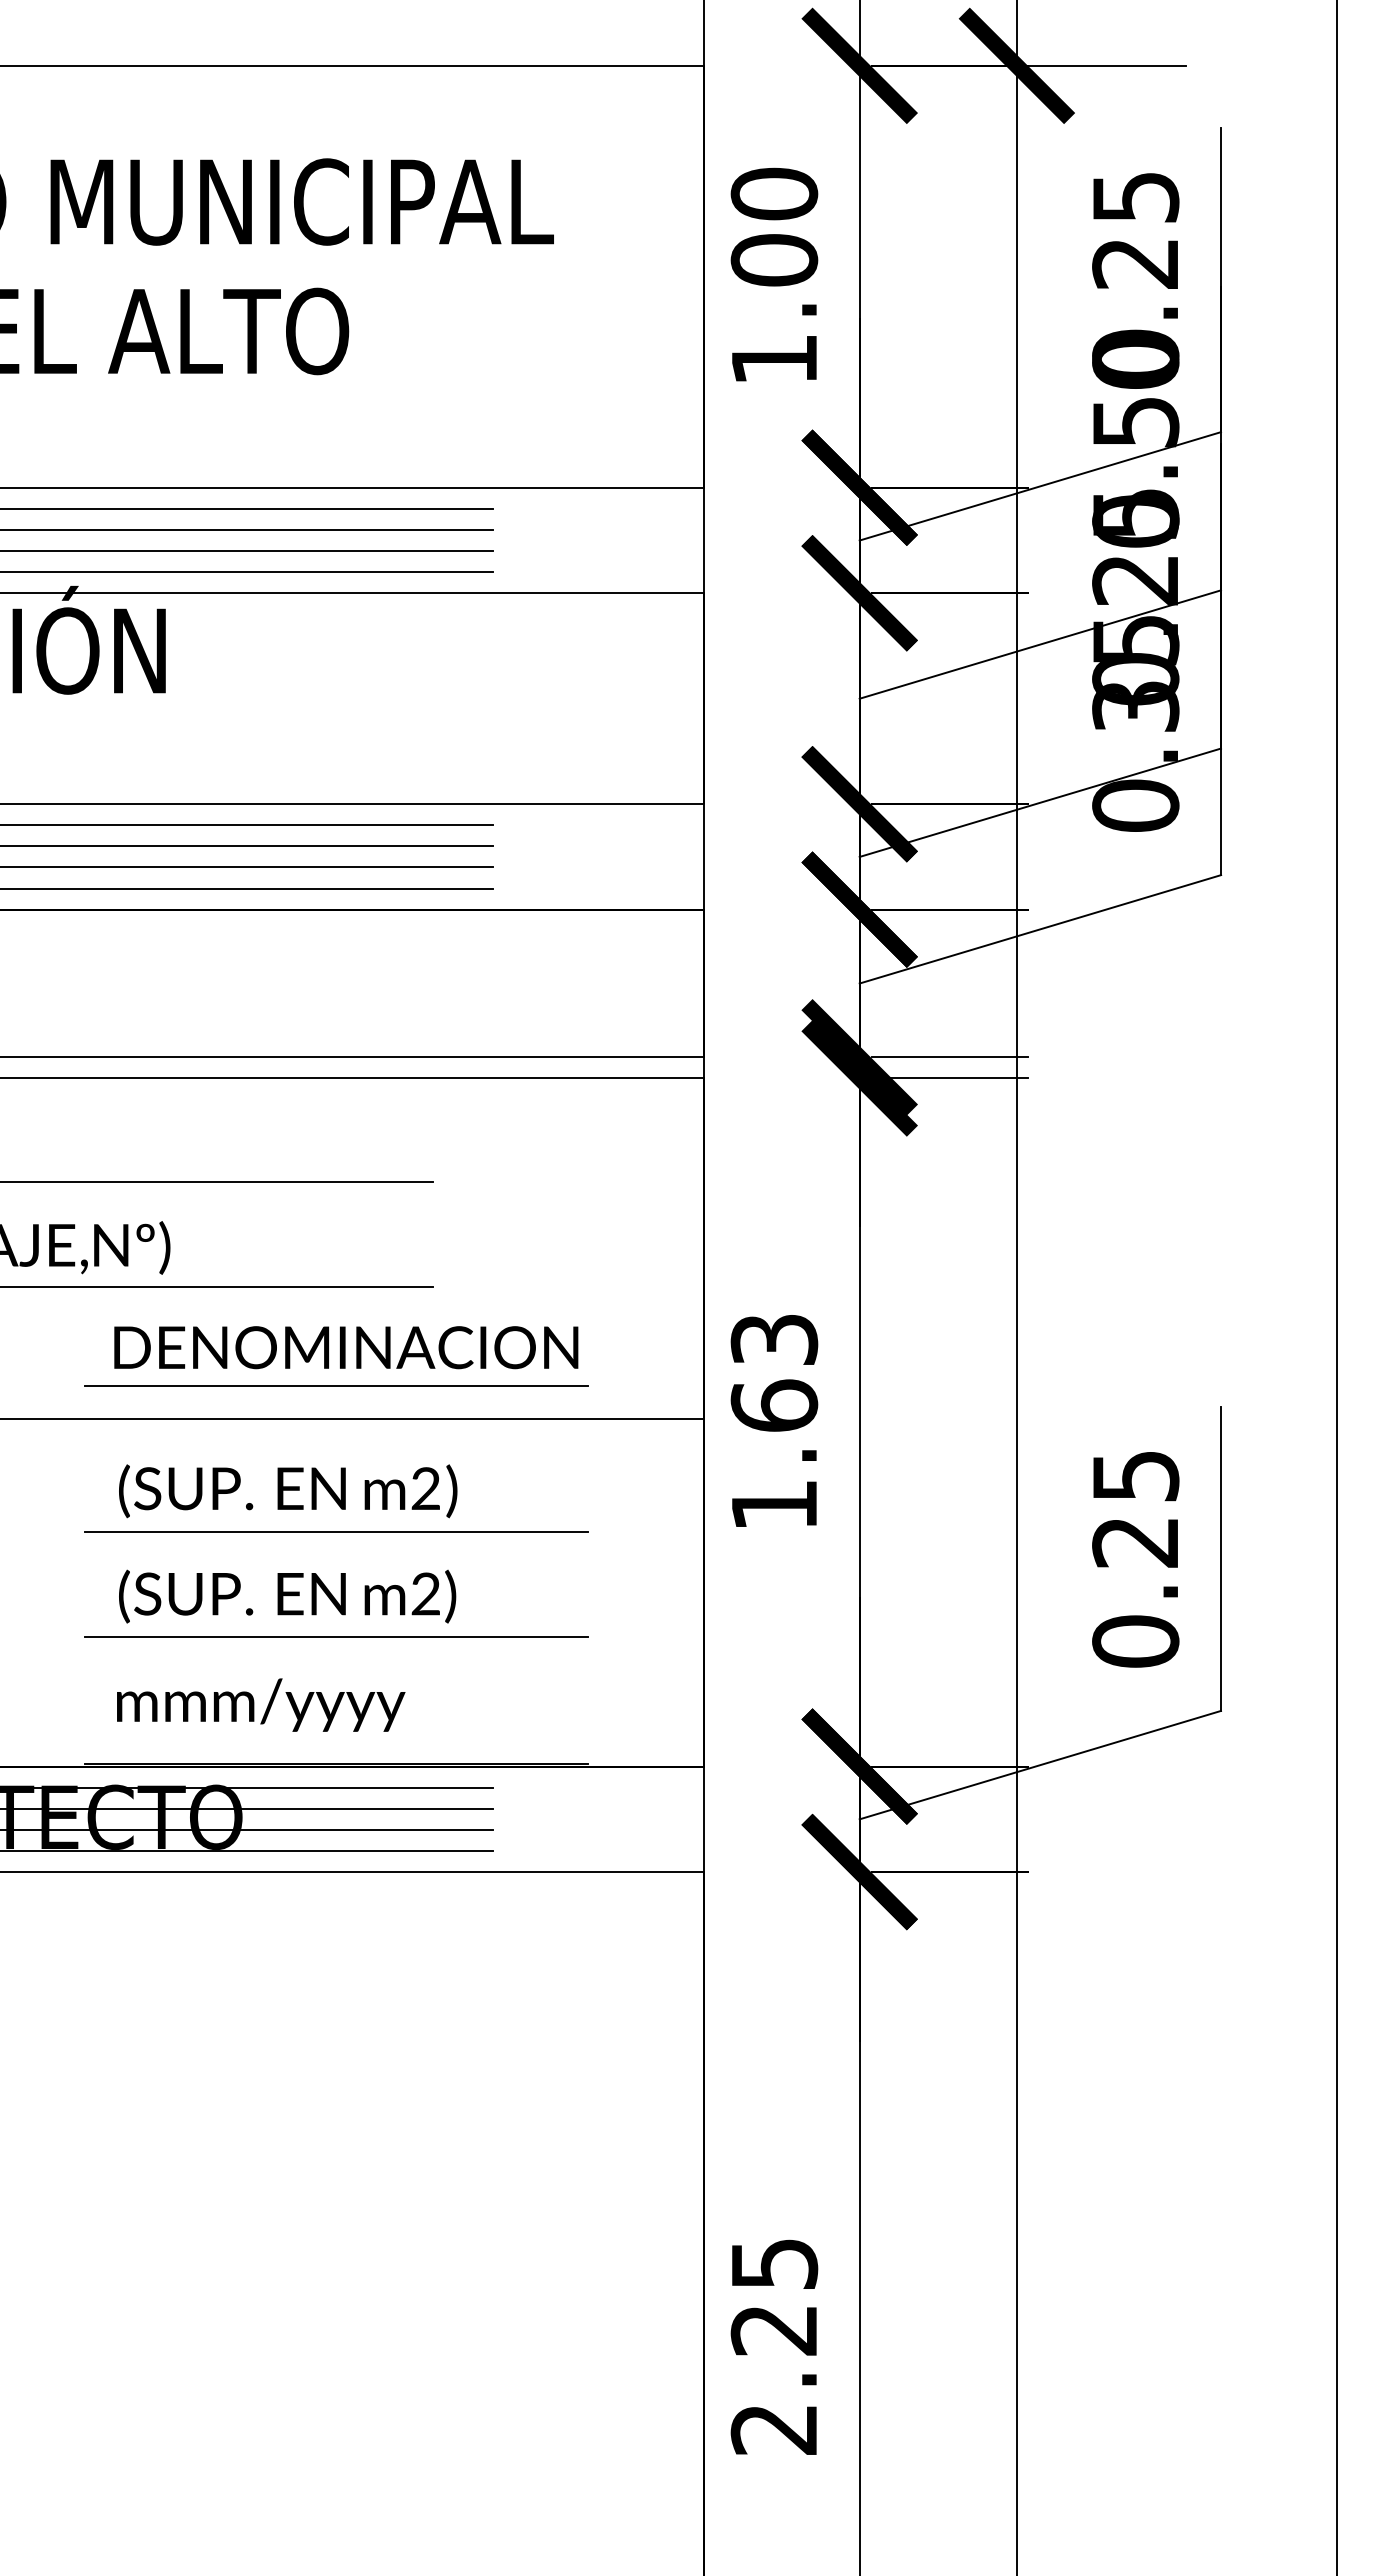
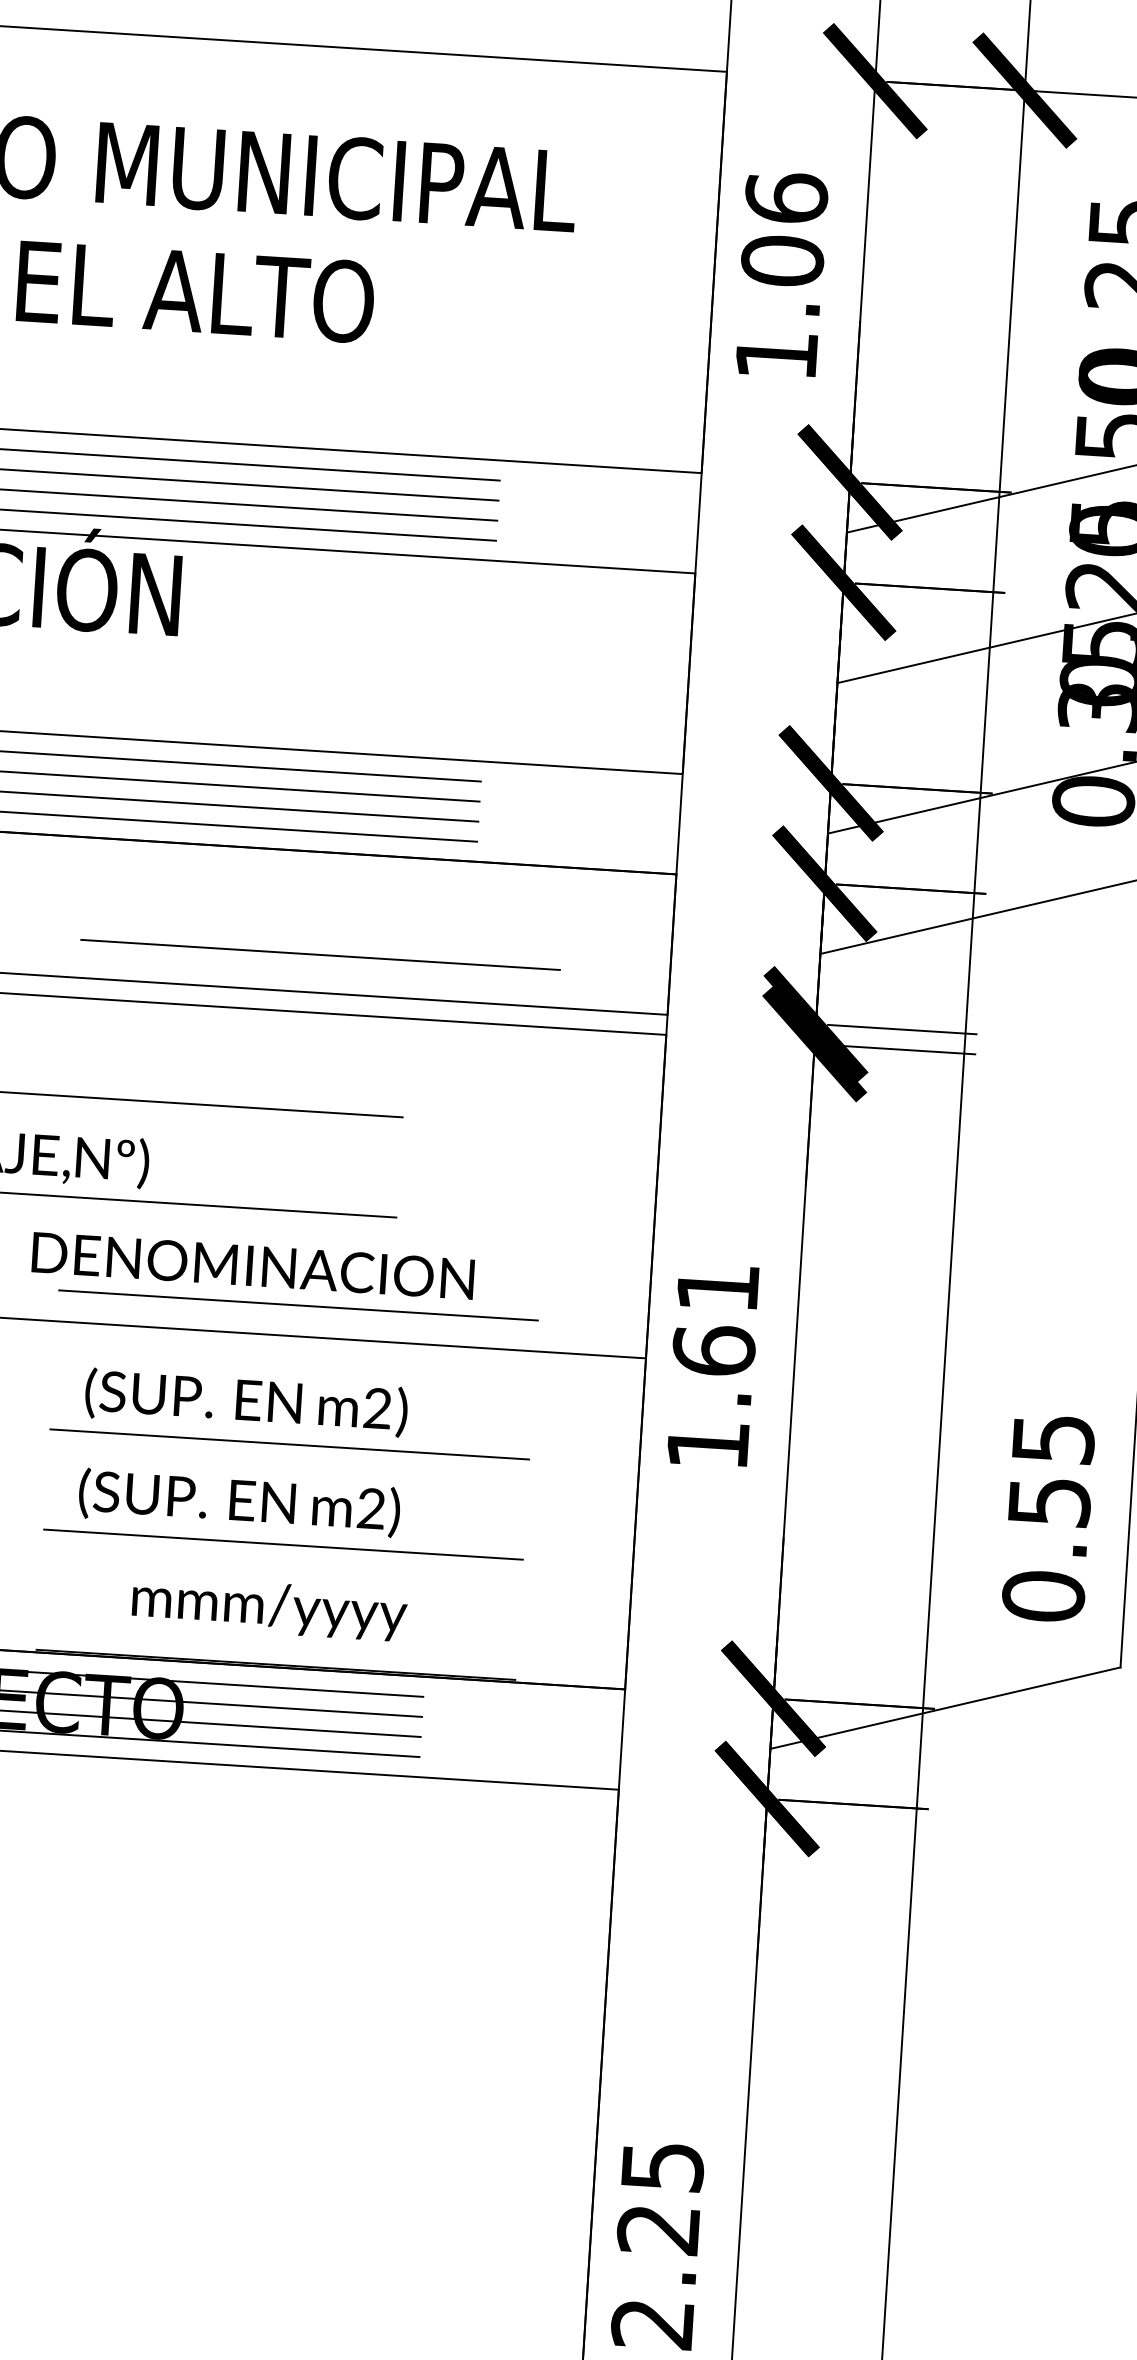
text: (774, 193) -> (786, 197), 1.00 -> 1.06
line: (336, 1016) -> (320, 954), added
text: (774, 1339) -> (718, 1287), 1.63 -> 1.61
text: (346, 1347) -> (253, 1265), moved
text: (1135, 1542) -> (1049, 1502), 0.25 -> 0.55
text: (261, 1704) -> (270, 1607), moved

